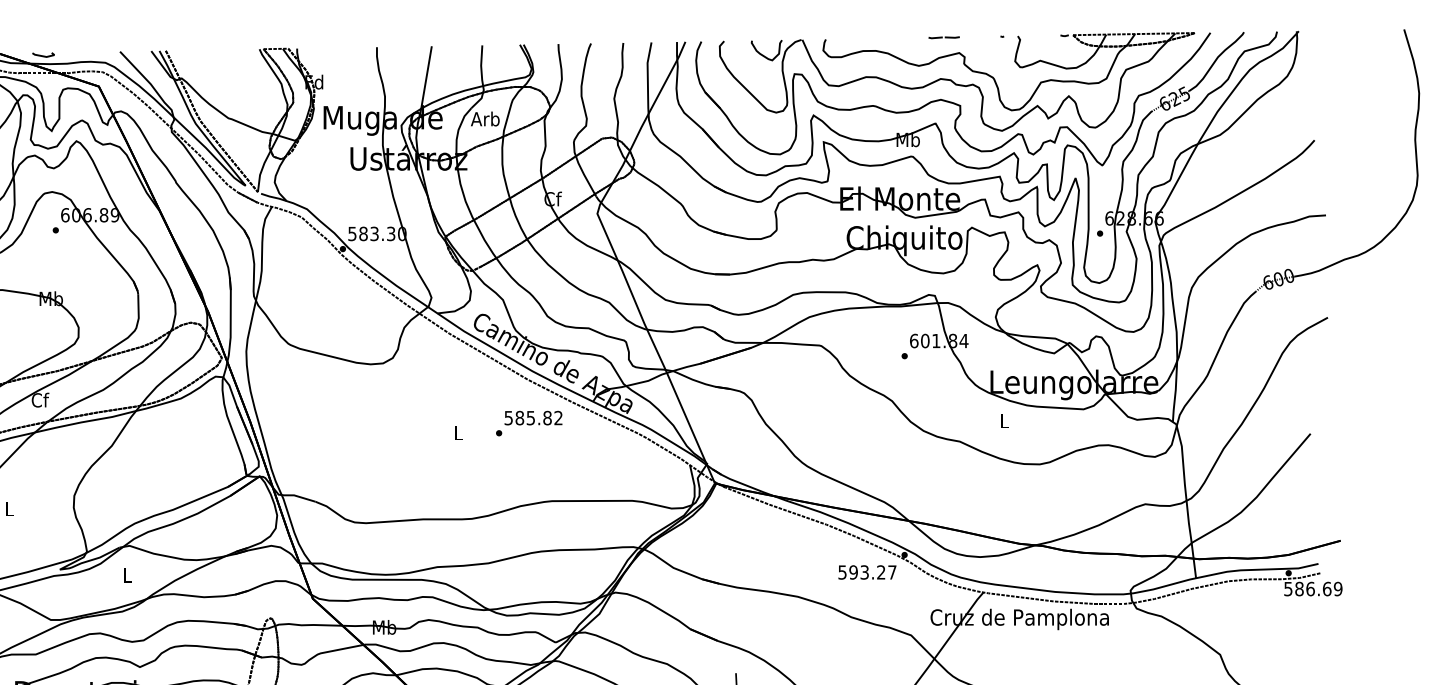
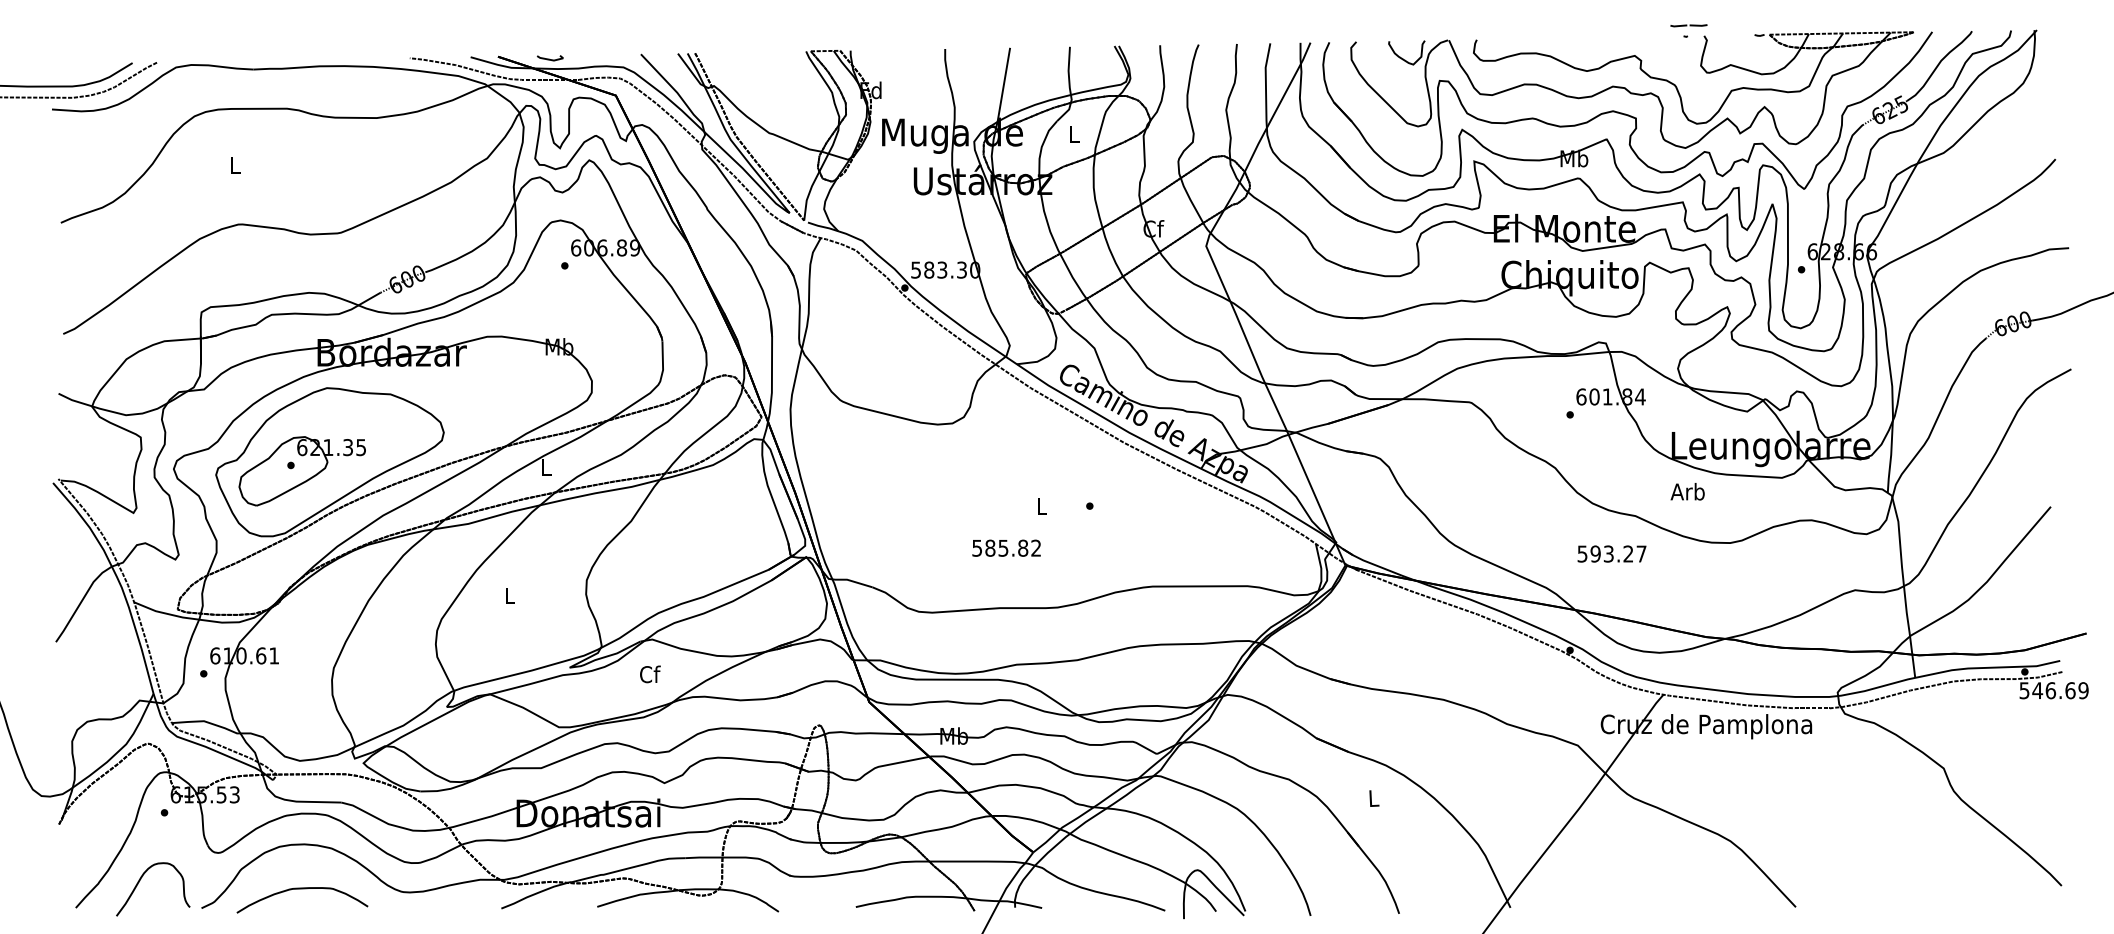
line: (942, 37) -> (1687, 25), moved
text: (485, 118) -> (1073, 133), Arb -> L
text: (40, 399) -> (546, 466), Cf -> L
text: (533, 417) -> (1006, 547), moved
text: (1003, 420) -> (1687, 491), L -> Arb
text: (866, 572) -> (1611, 553), moved
text: (128, 575) -> (650, 674), L -> Cf
text: (1299, 588) -> (2037, 690), 586.69 -> 546.69

